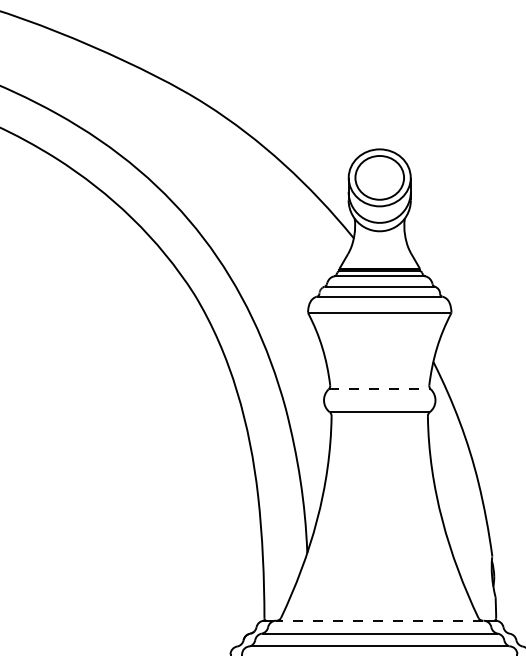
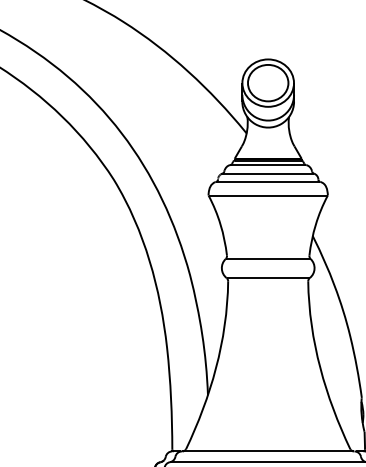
line: (380, 389) -> (268, 259), dashed -> solid
line: (379, 620) -> (267, 451), dashed -> solid

